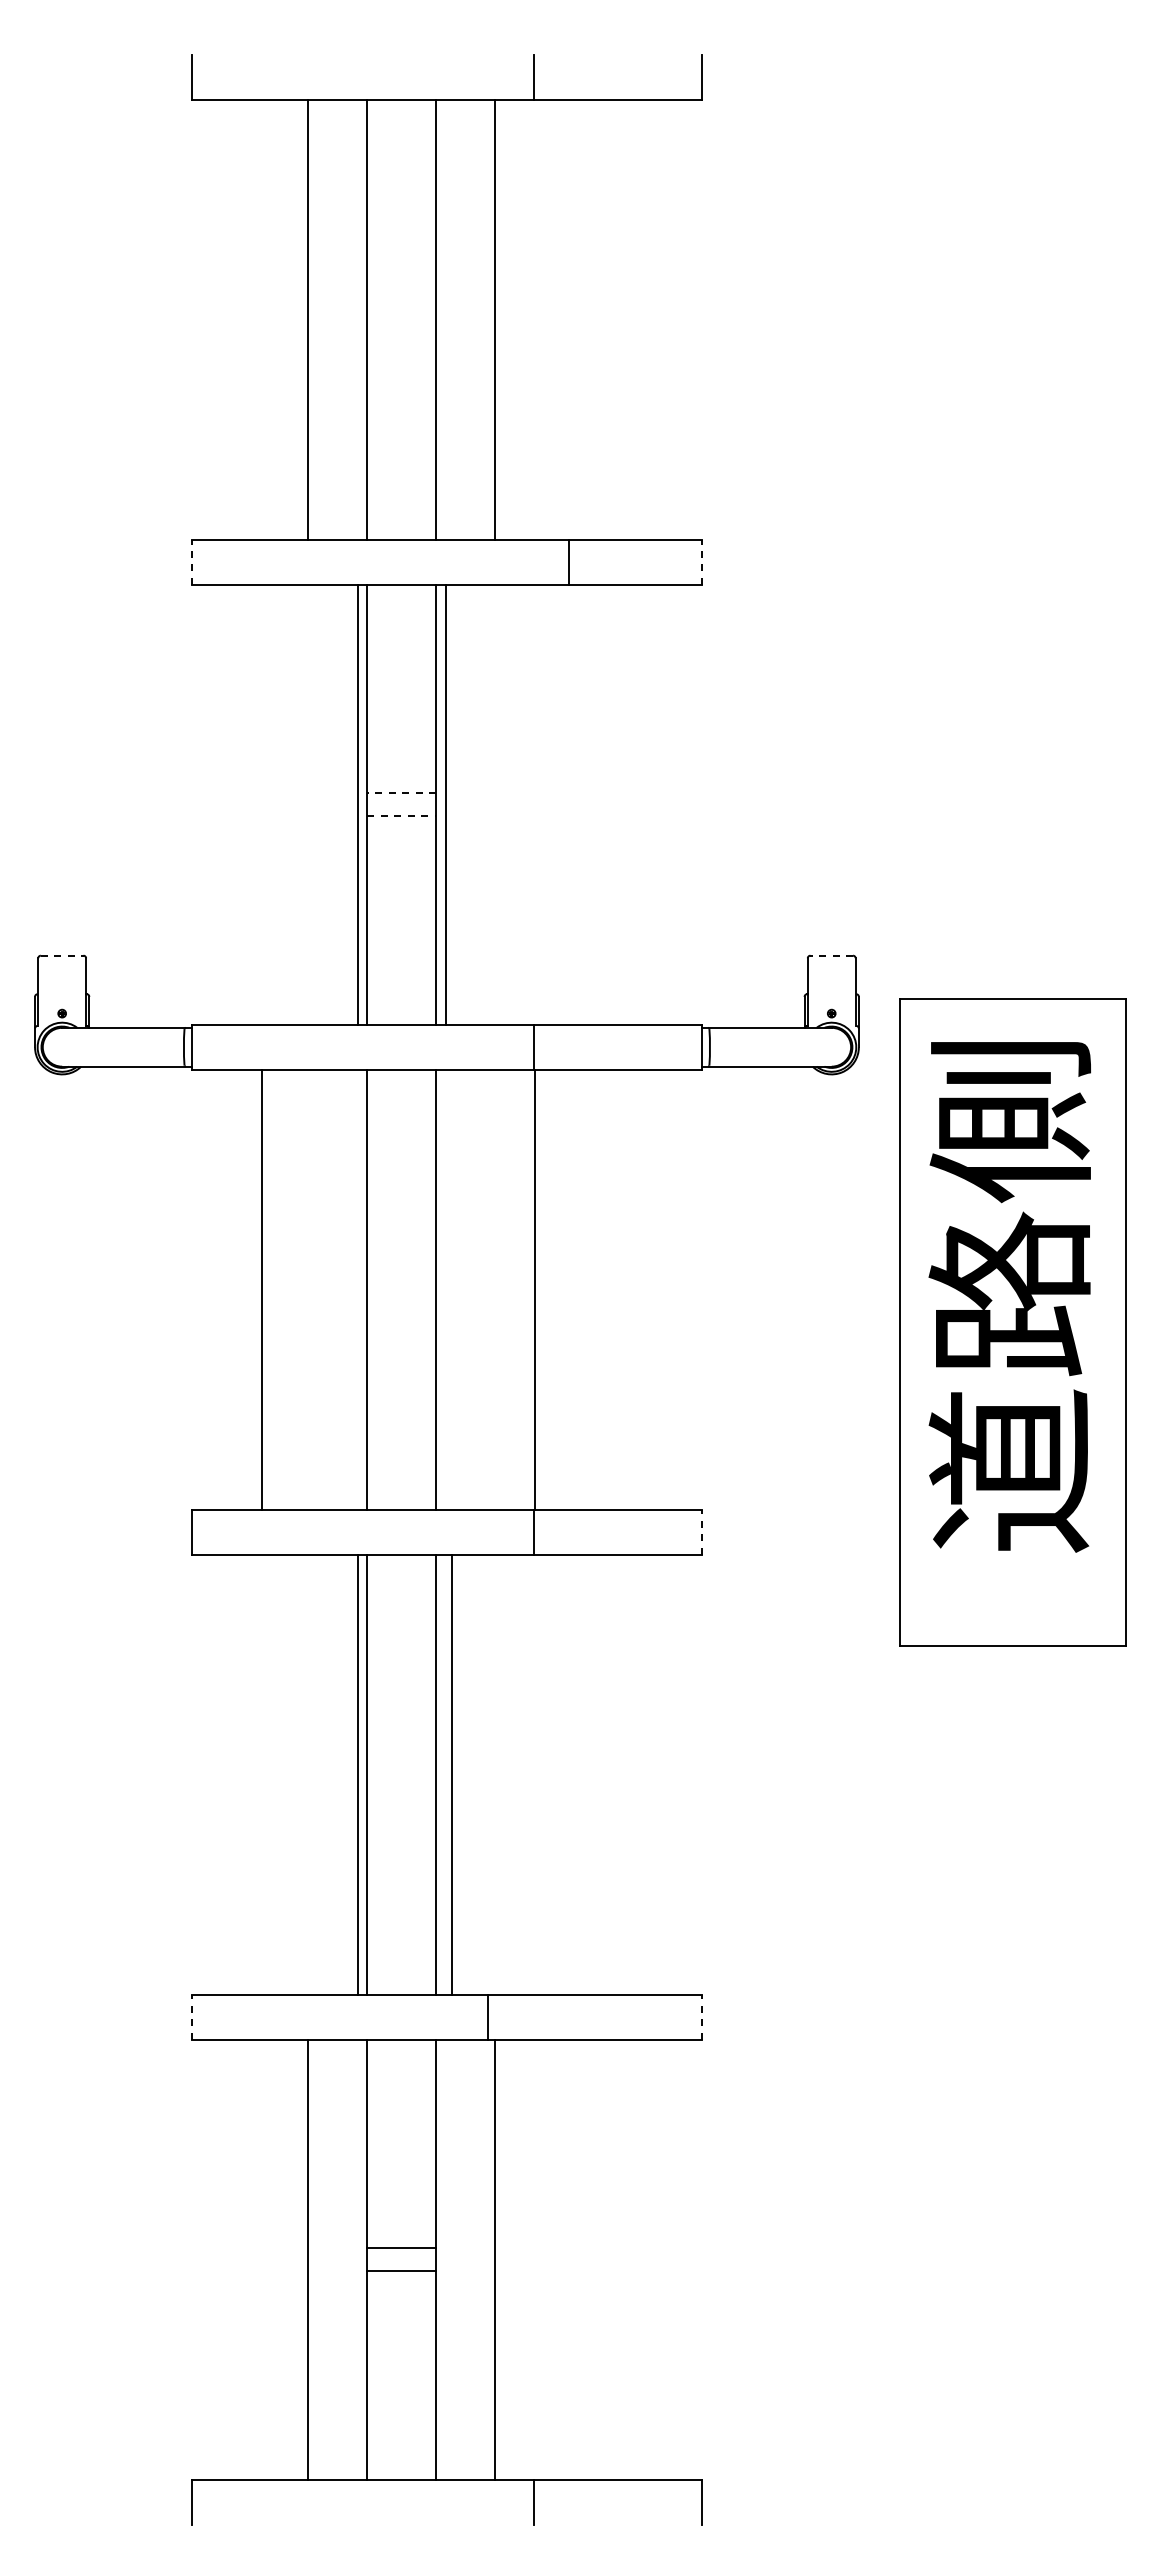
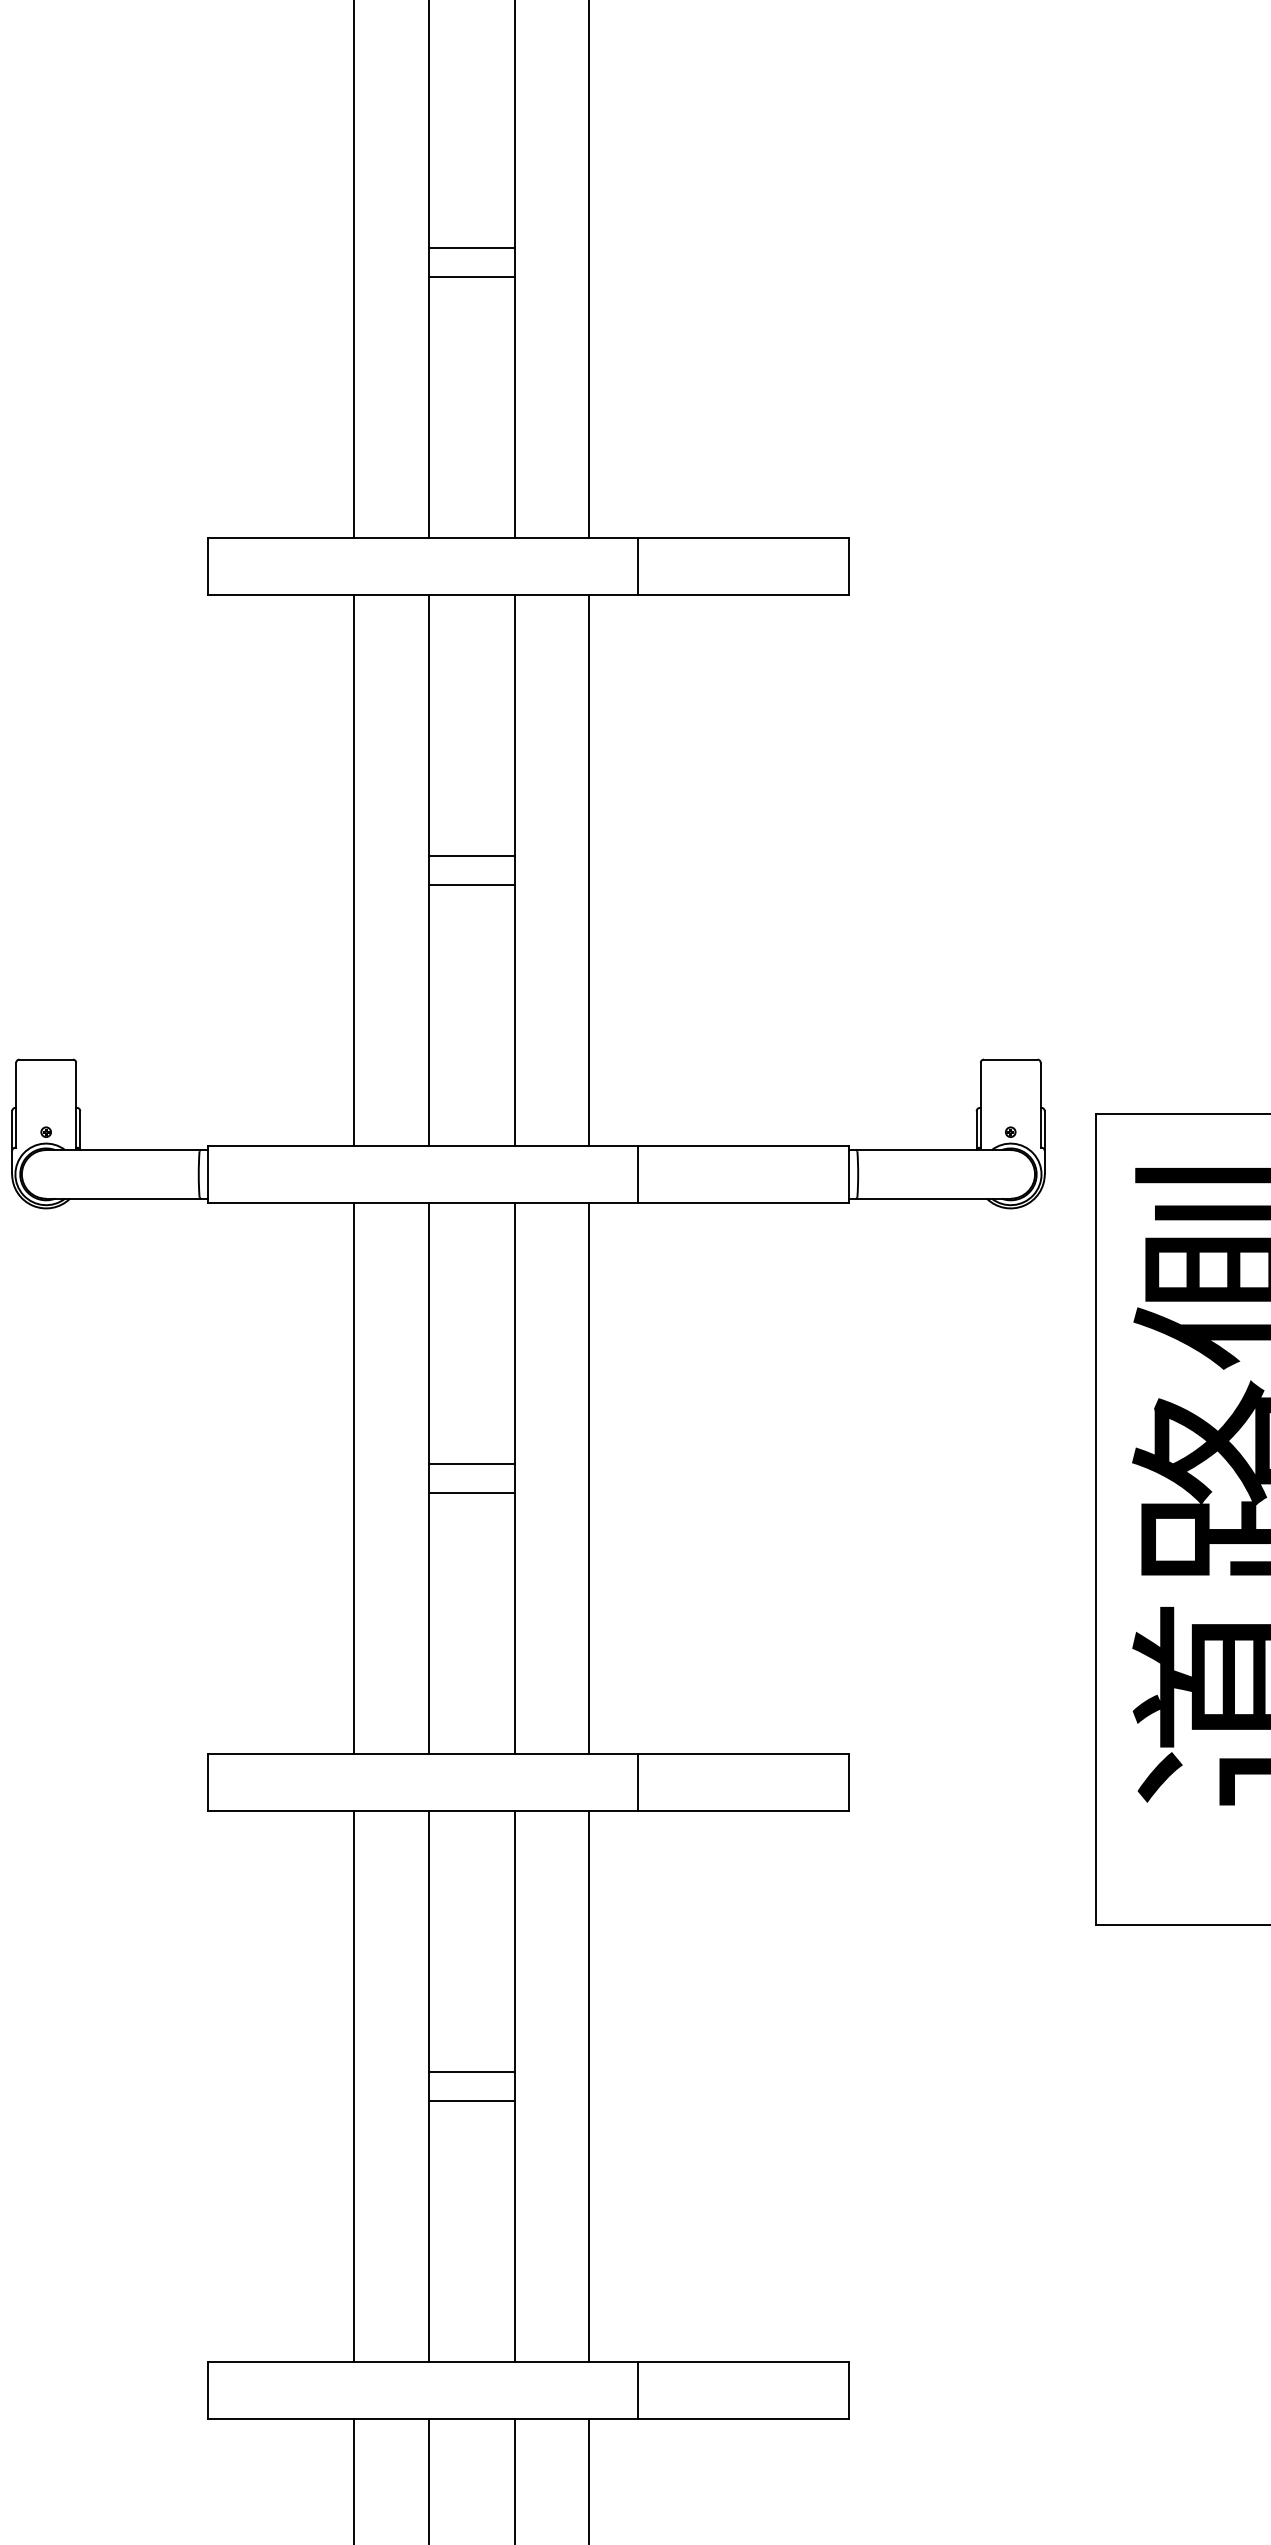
line: (401, 308) -> (471, 248), added
line: (401, 331) -> (471, 277), added
line: (569, 561) -> (638, 565), moved
line: (191, 562) -> (208, 566), dashed -> solid
line: (702, 562) -> (848, 566), dashed -> solid
line: (401, 793) -> (471, 856), dashed -> solid
line: (357, 804) -> (353, 870), moved
line: (446, 804) -> (589, 870), moved
line: (402, 816) -> (472, 885), dashed -> solid
line: (62, 955) -> (46, 1059), dashed -> solid
line: (831, 955) -> (1010, 1059), dashed -> solid
line: (401, 1278) -> (471, 1464), added
line: (261, 1289) -> (353, 1478), moved
line: (535, 1289) -> (589, 1478), moved
line: (401, 1301) -> (471, 1493), added
line: (702, 1532) -> (848, 1782), dashed -> solid
line: (401, 1763) -> (471, 2072), added
line: (357, 1774) -> (353, 2085), moved
line: (452, 1774) -> (589, 2085), moved
line: (401, 1786) -> (471, 2100), added
line: (488, 2016) -> (638, 2389), moved
line: (191, 2017) -> (208, 2390), dashed -> solid
line: (702, 2017) -> (848, 2390), dashed -> solid

